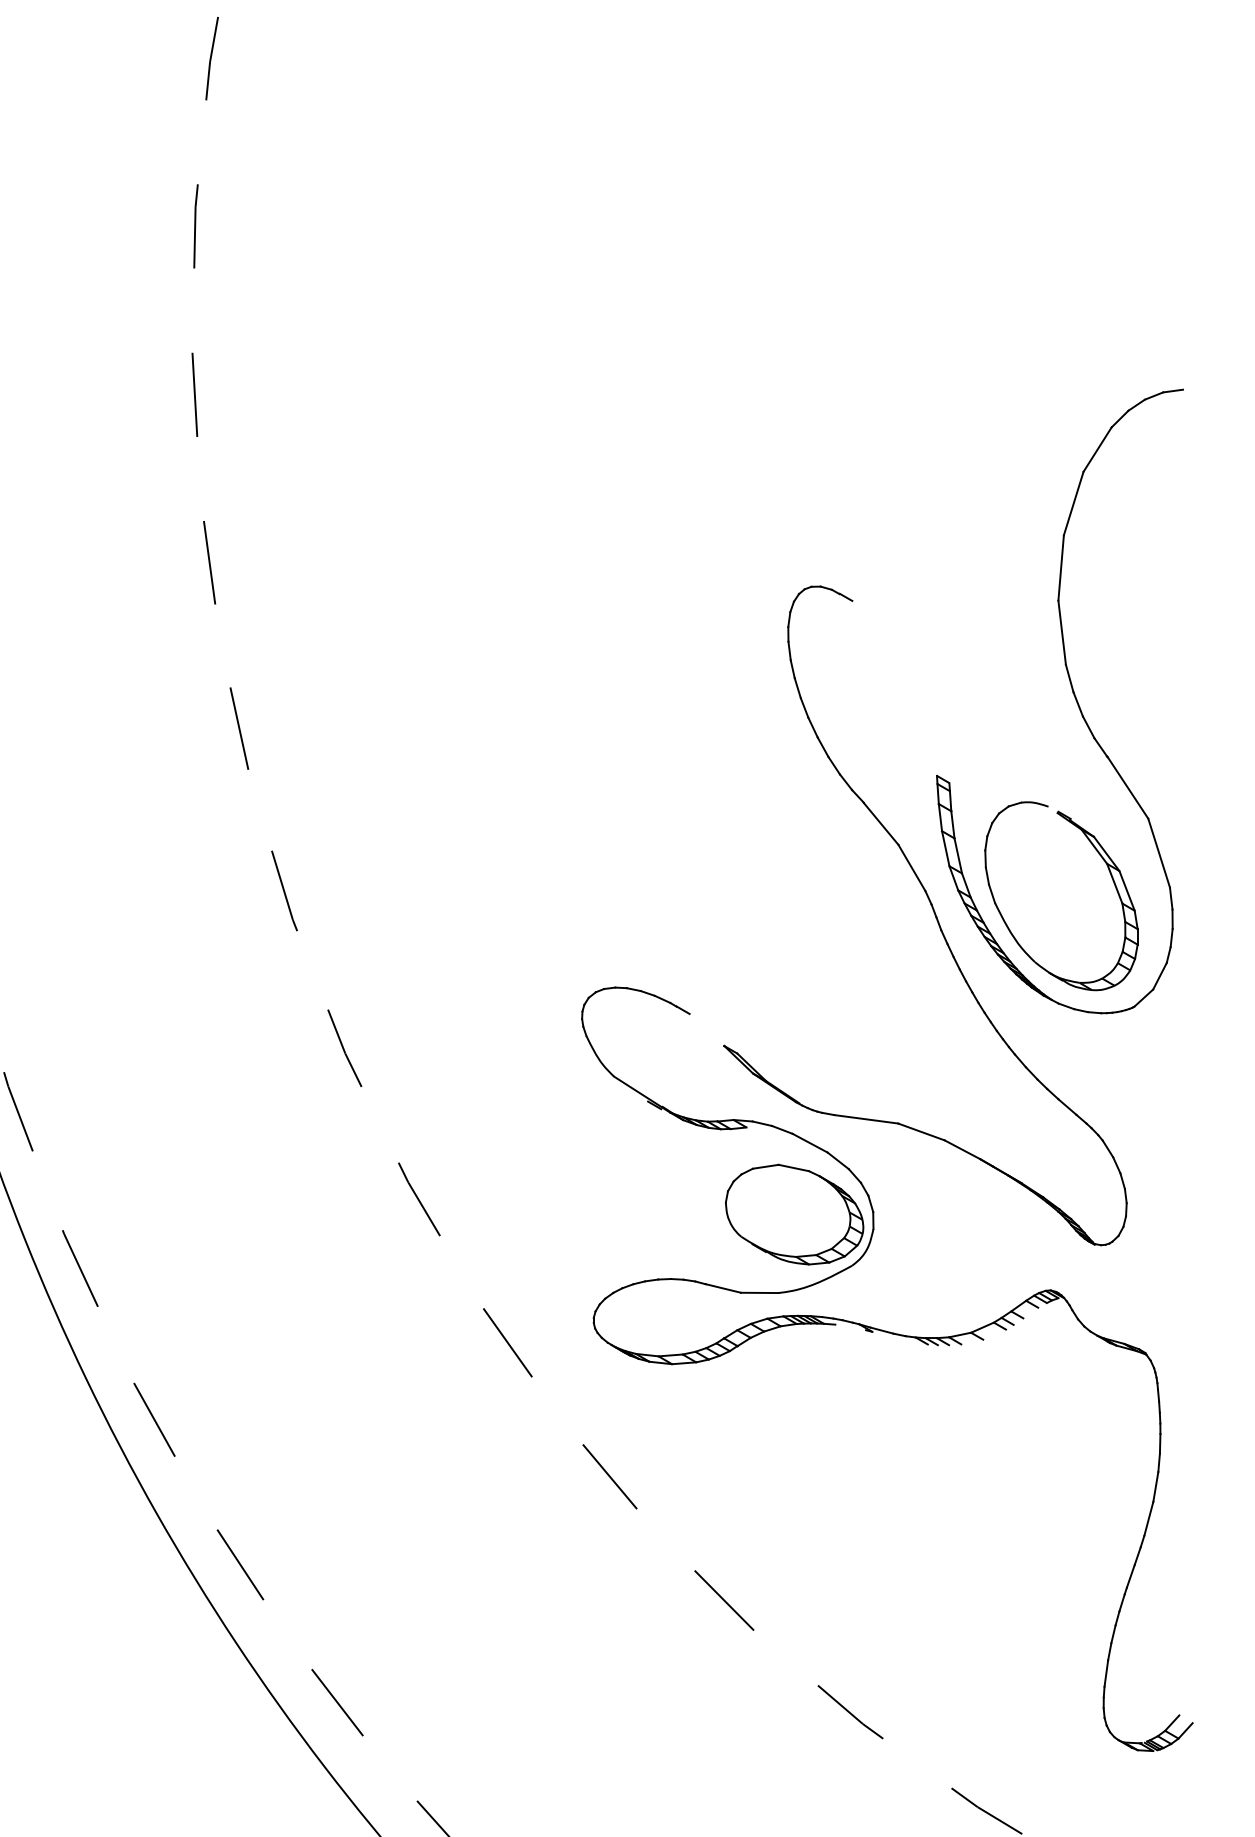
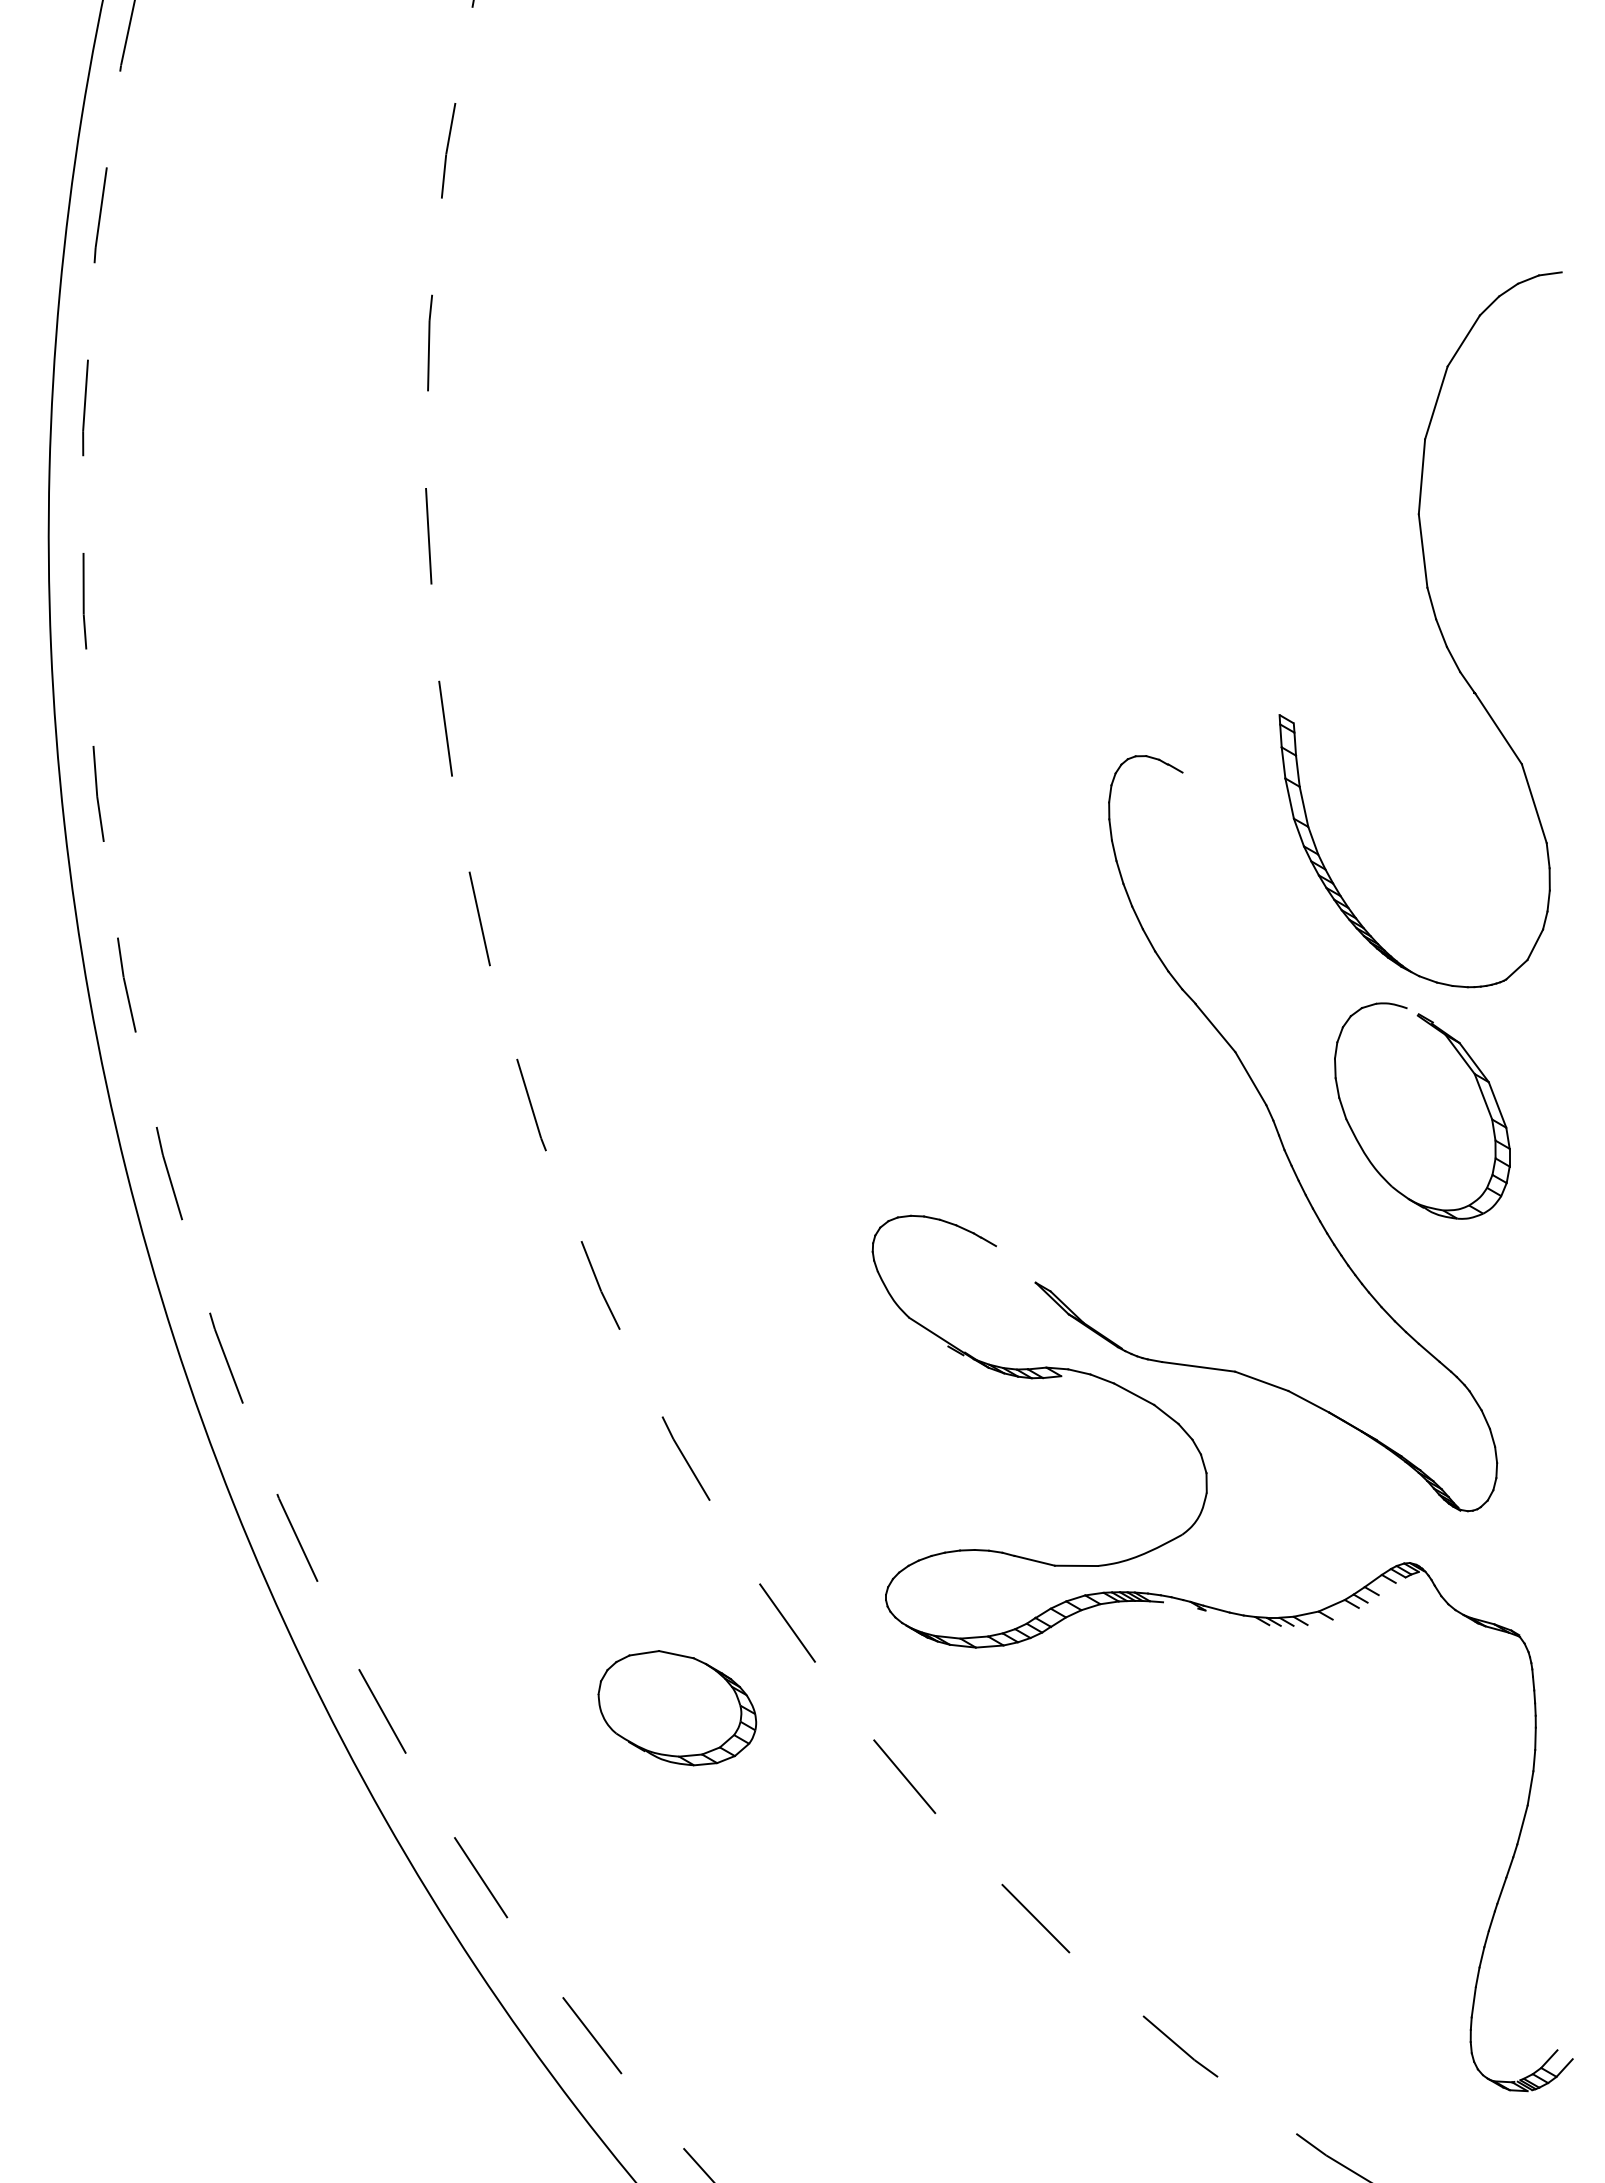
part: (1073, 695) -> (1436, 623), moved
part: (794, 1214) -> (677, 1708), moved

